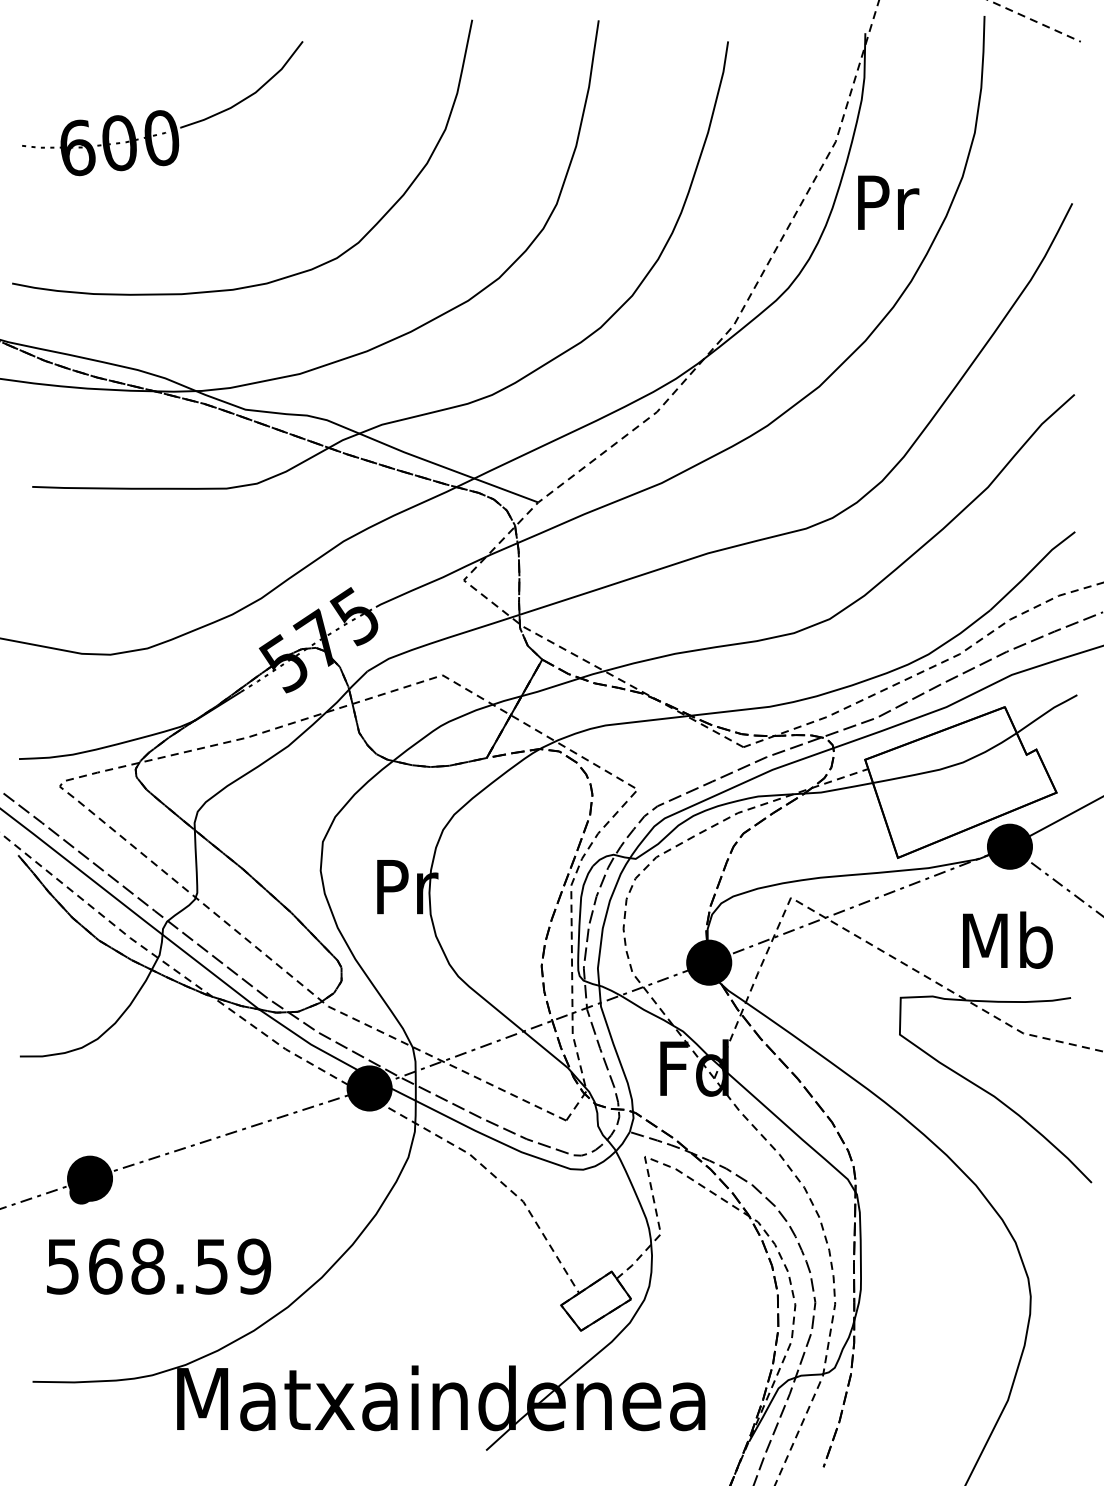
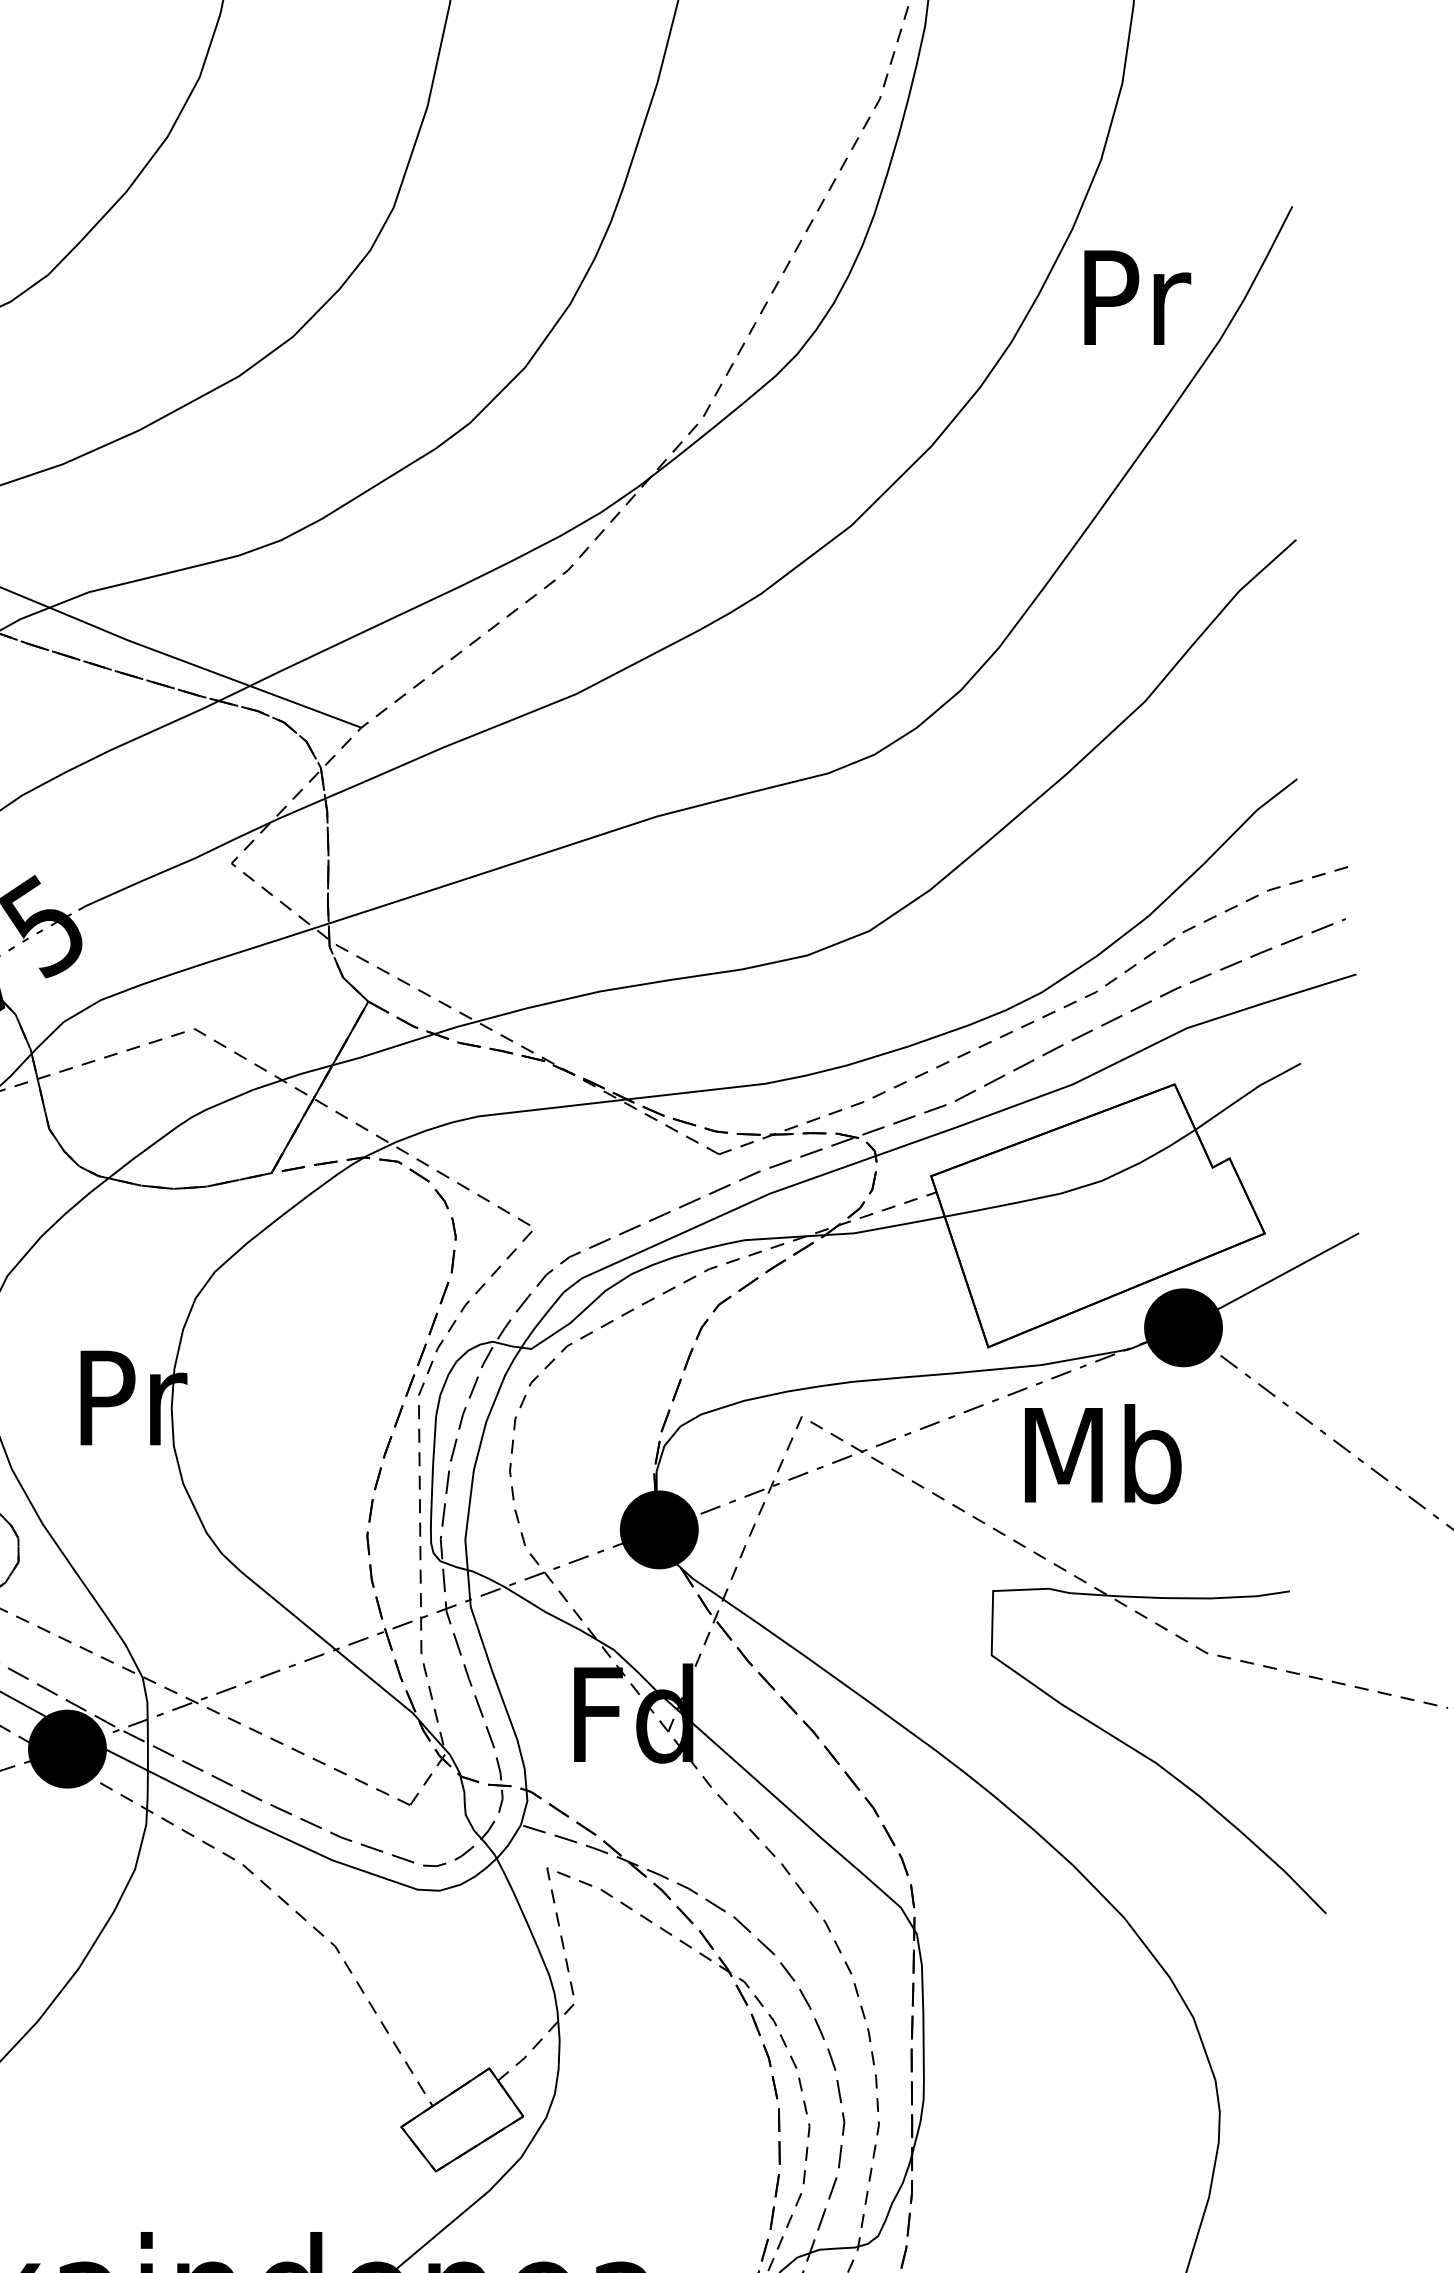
text: (888, 202) -> (1137, 297), moved
text: (1007, 939) -> (1102, 1452), moved

